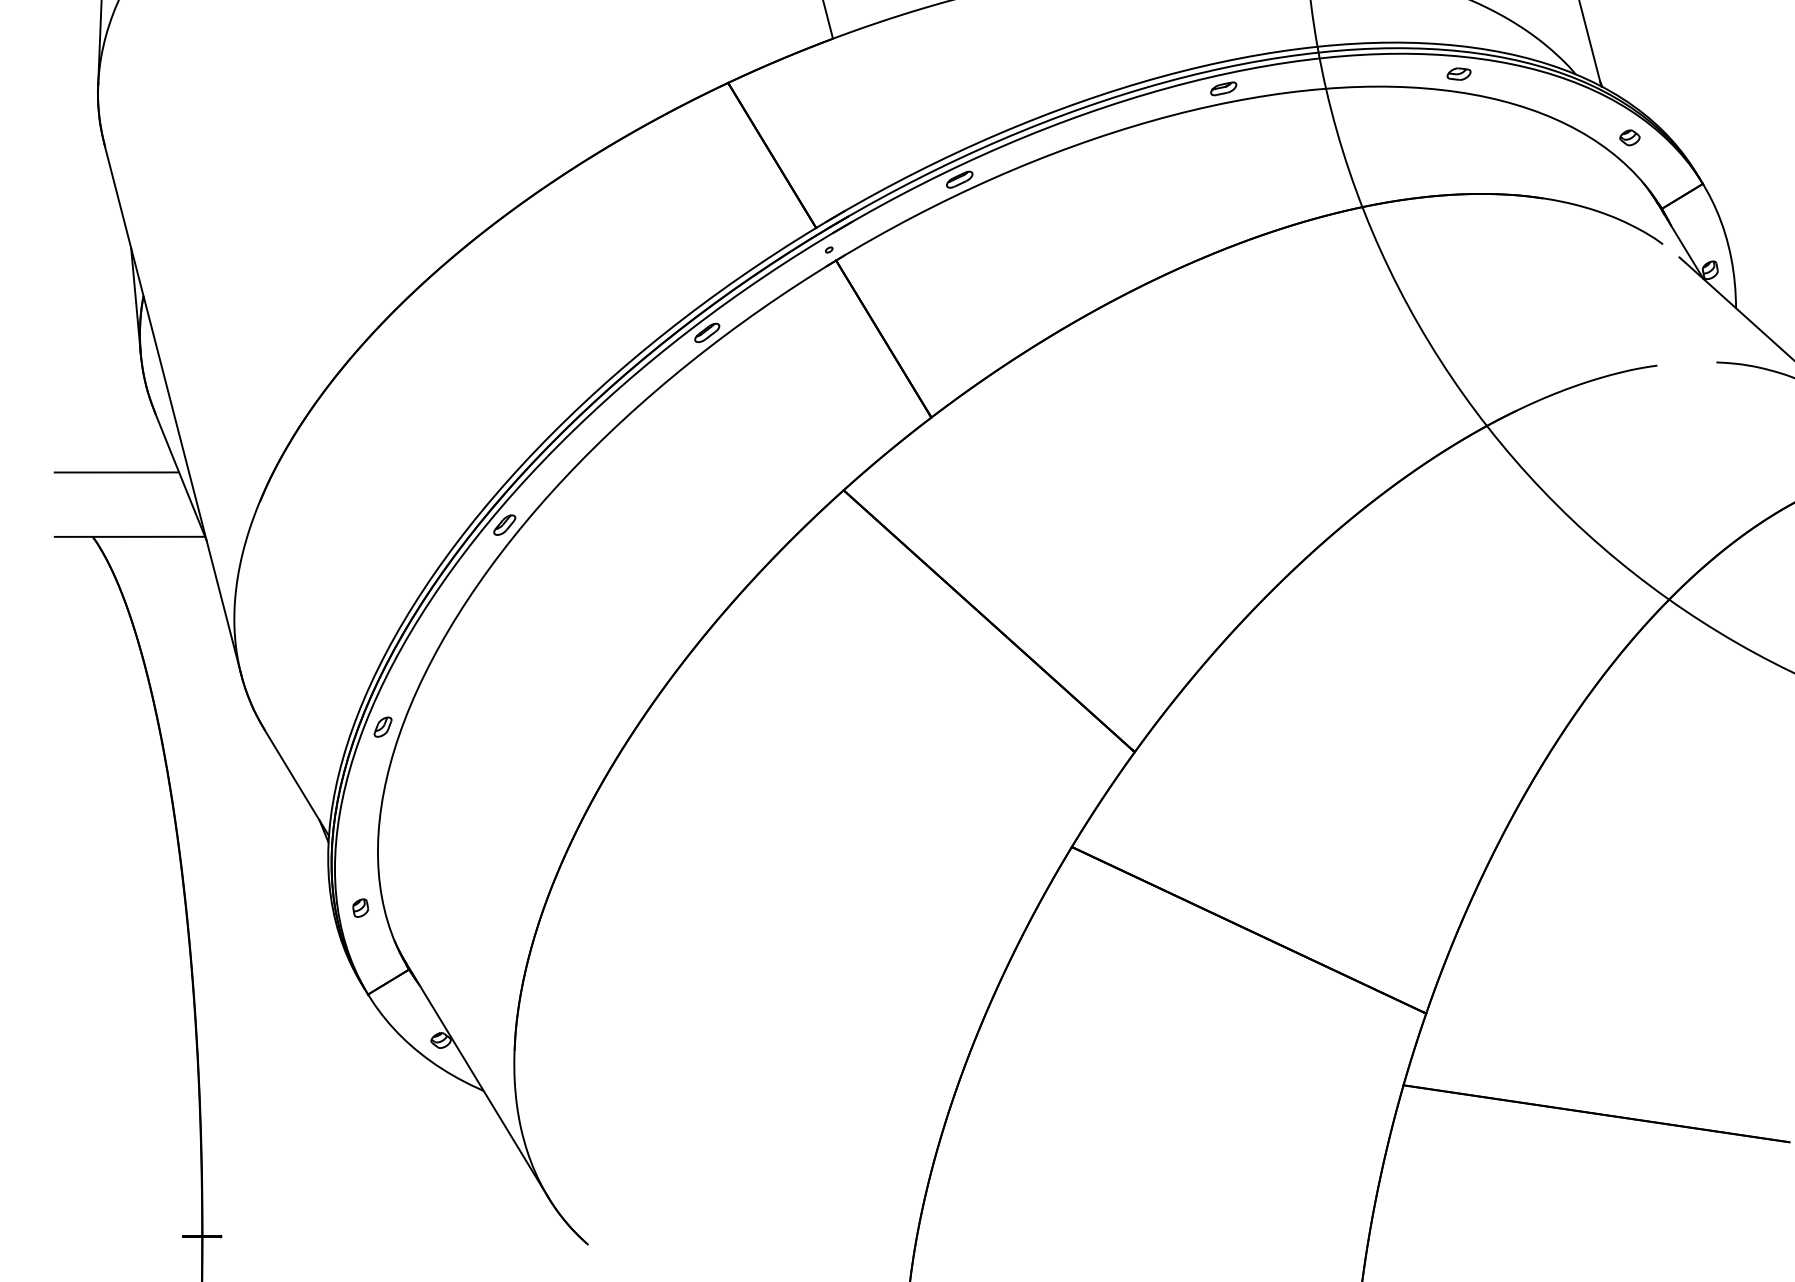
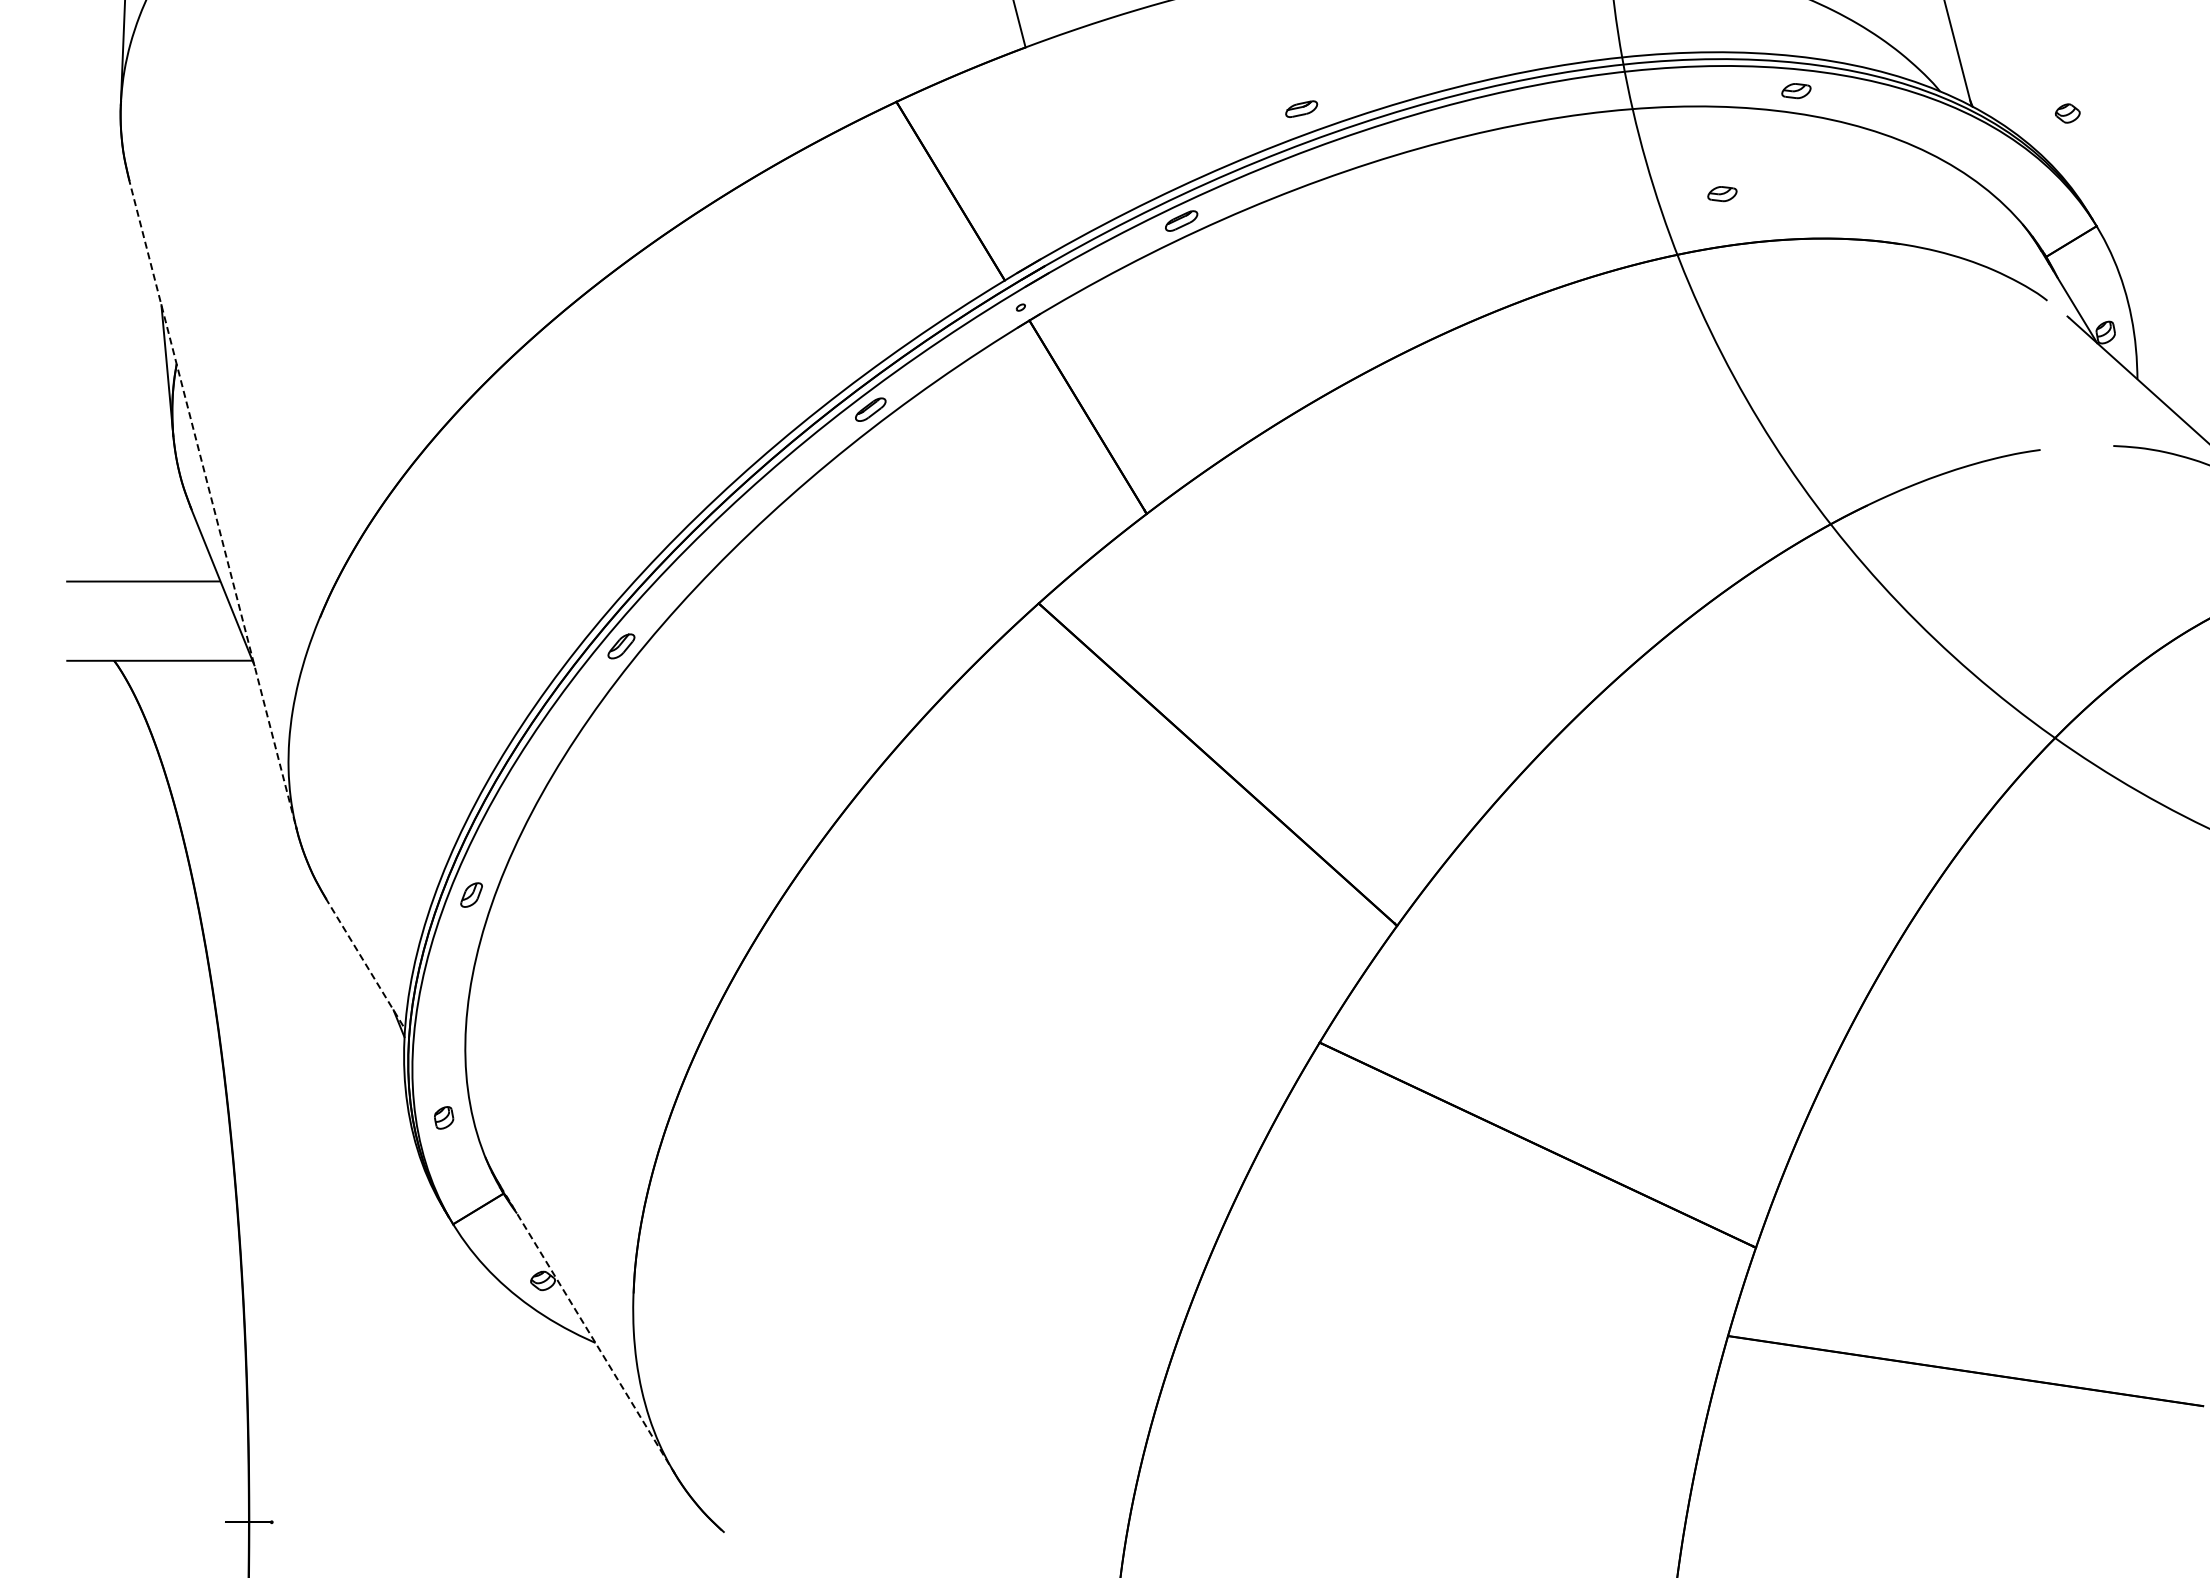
part: (1223, 88) -> (1301, 108), moved
part: (1629, 137) -> (2067, 113), moved
part: (1399, 158) -> (1722, 194), added
line: (172, 409) -> (212, 504), solid -> dashed
line: (296, 782) -> (365, 963), solid -> dashed
line: (477, 1080) -> (587, 1330), solid -> dashed

